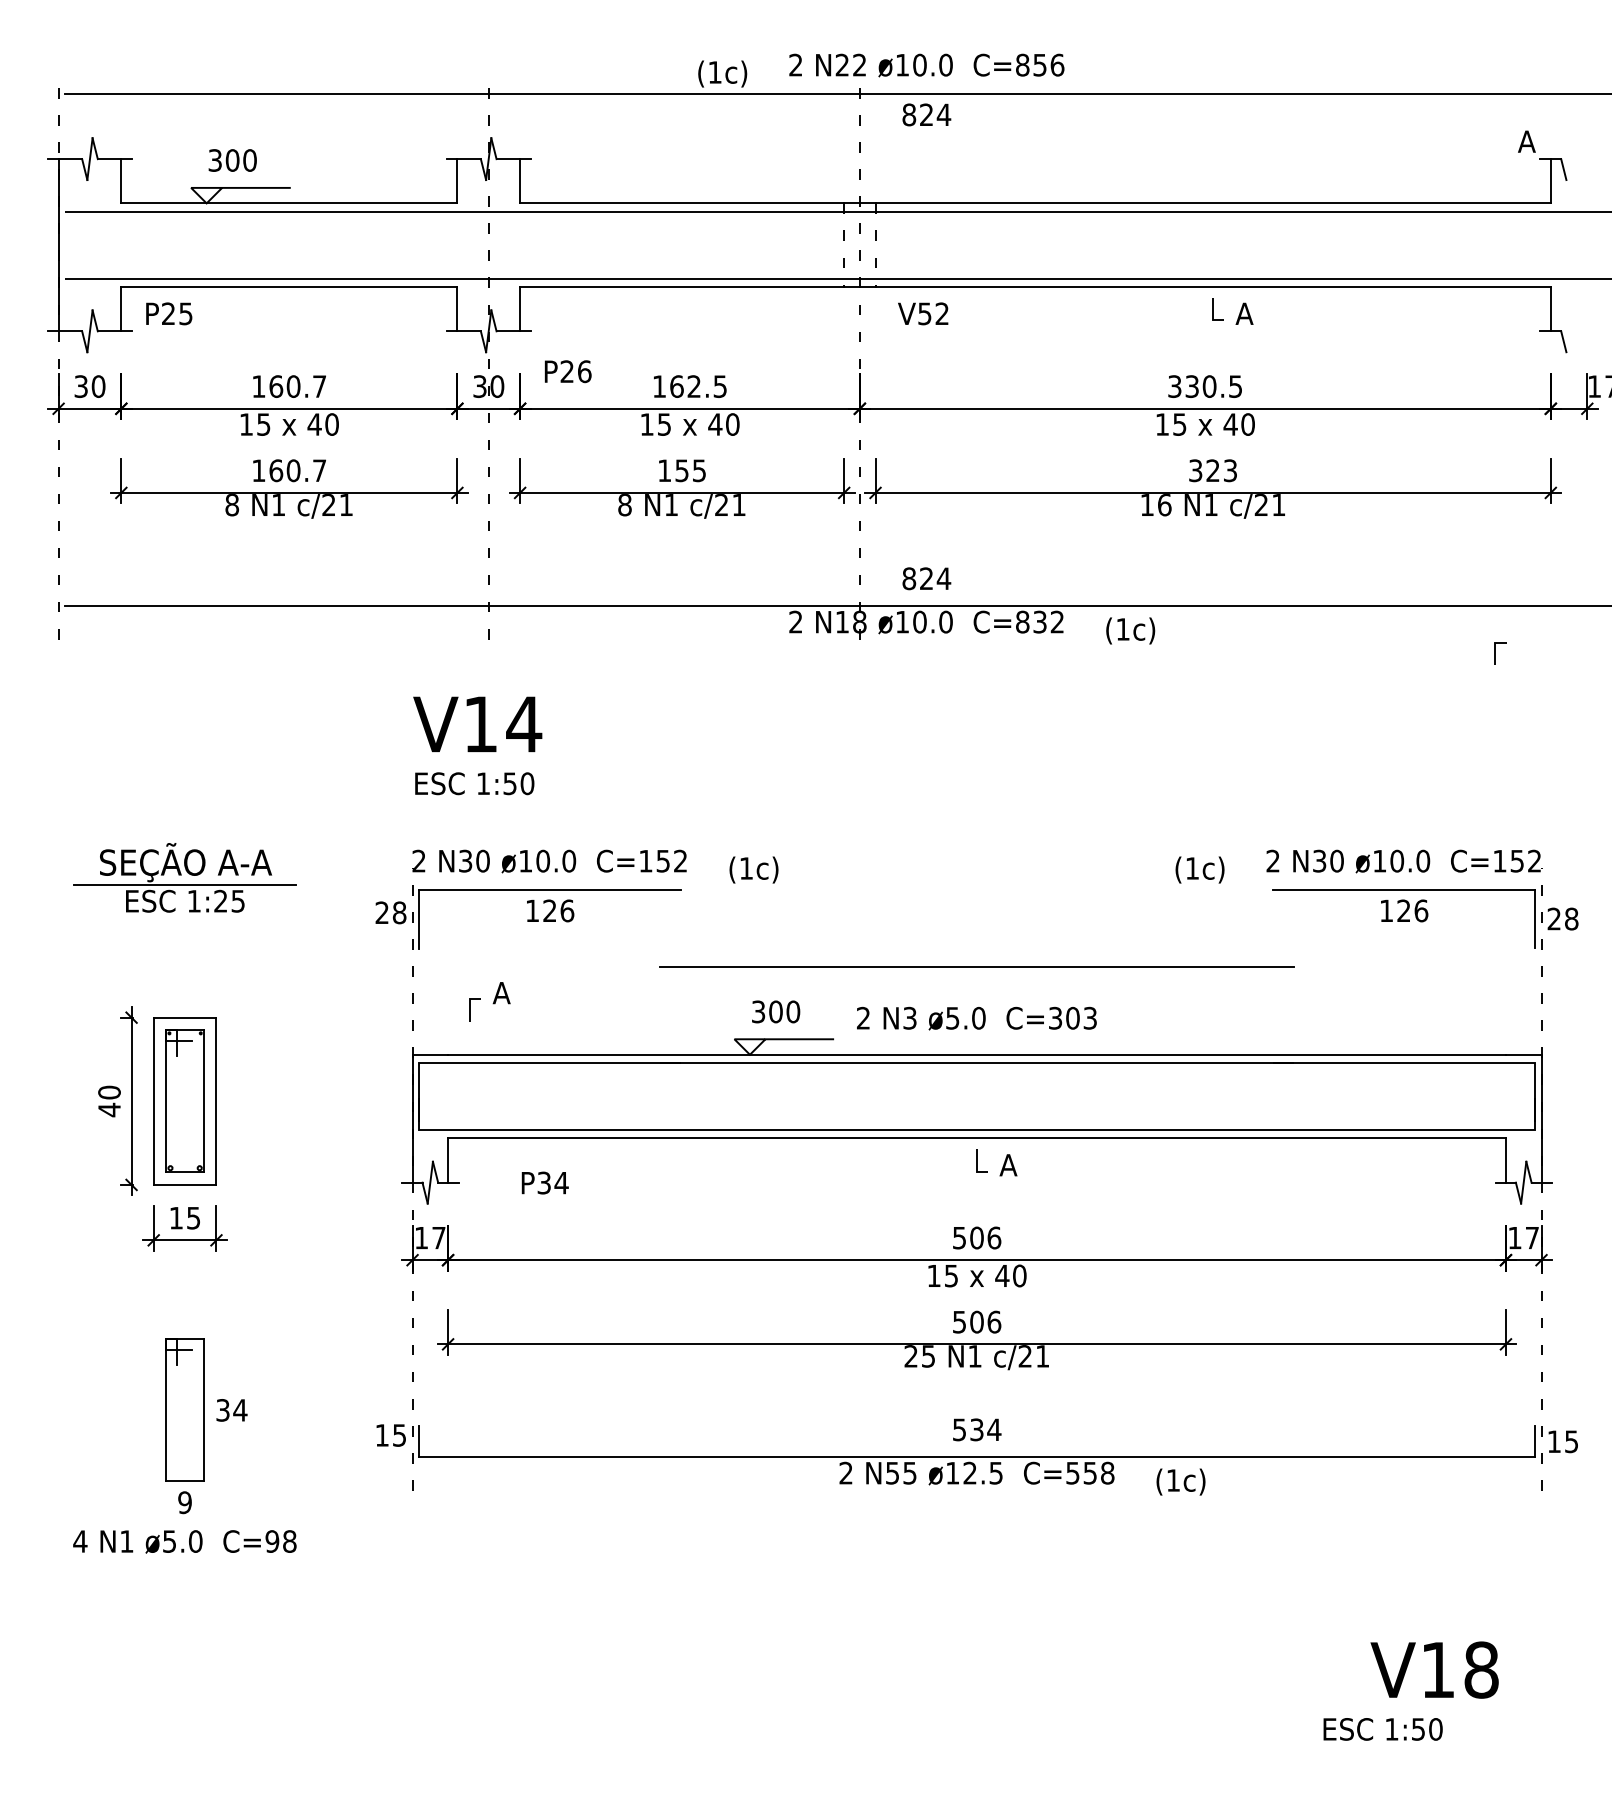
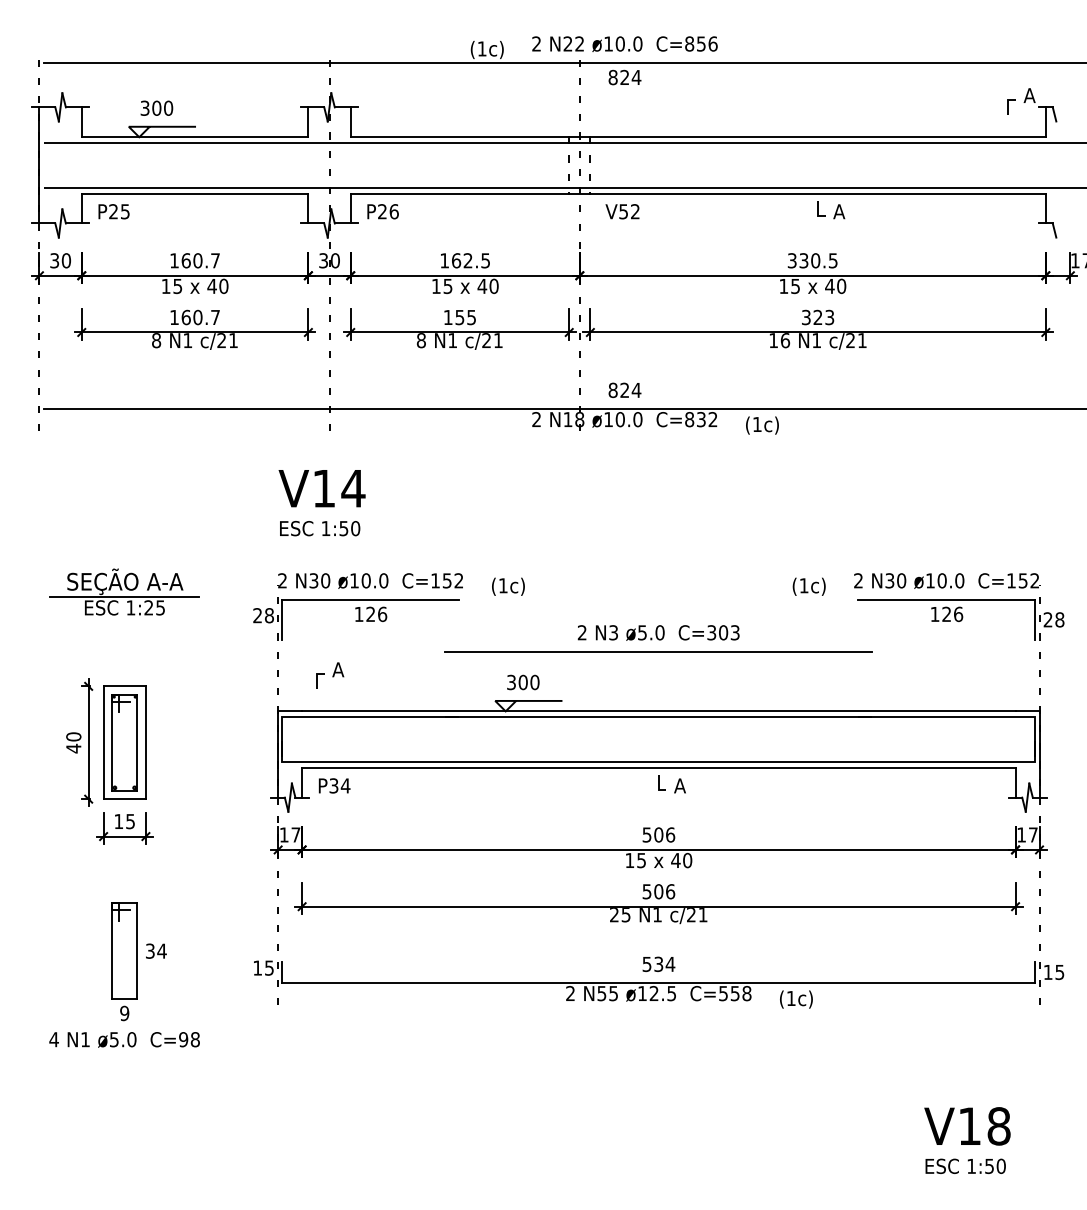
text: (567, 371) -> (382, 211), moved
line: (1495, 653) -> (1008, 106), moved
text: (976, 1017) -> (658, 632), moved
text: (545, 1182) -> (334, 785), moved
text: (1382, 1728) -> (965, 1165), moved

